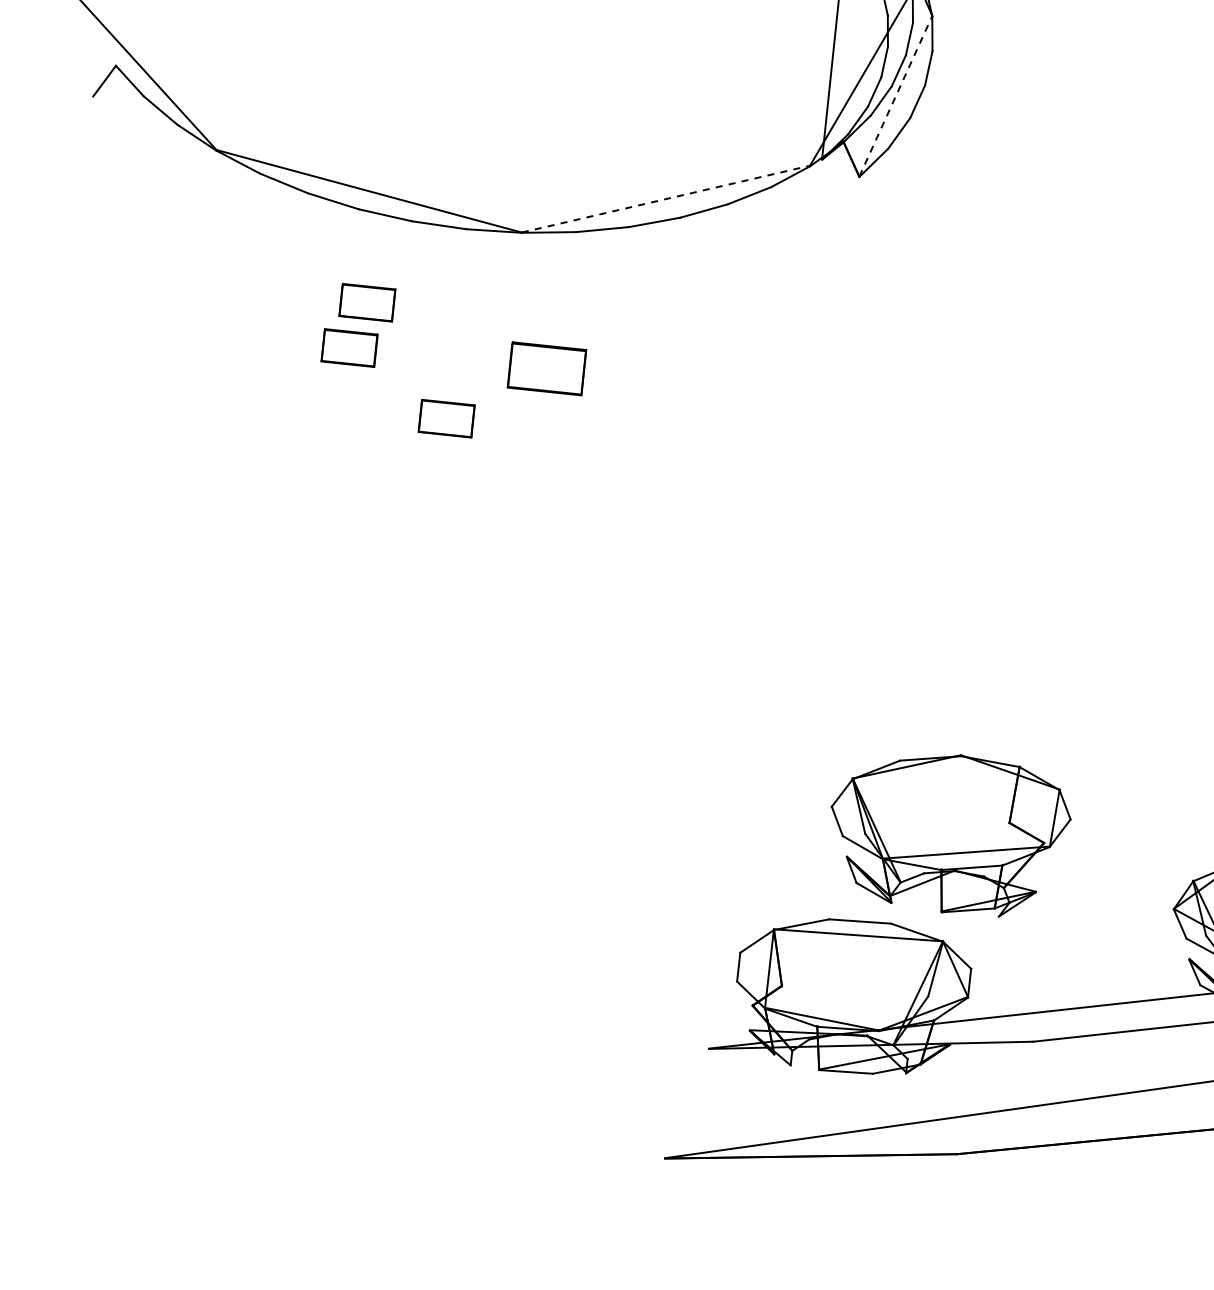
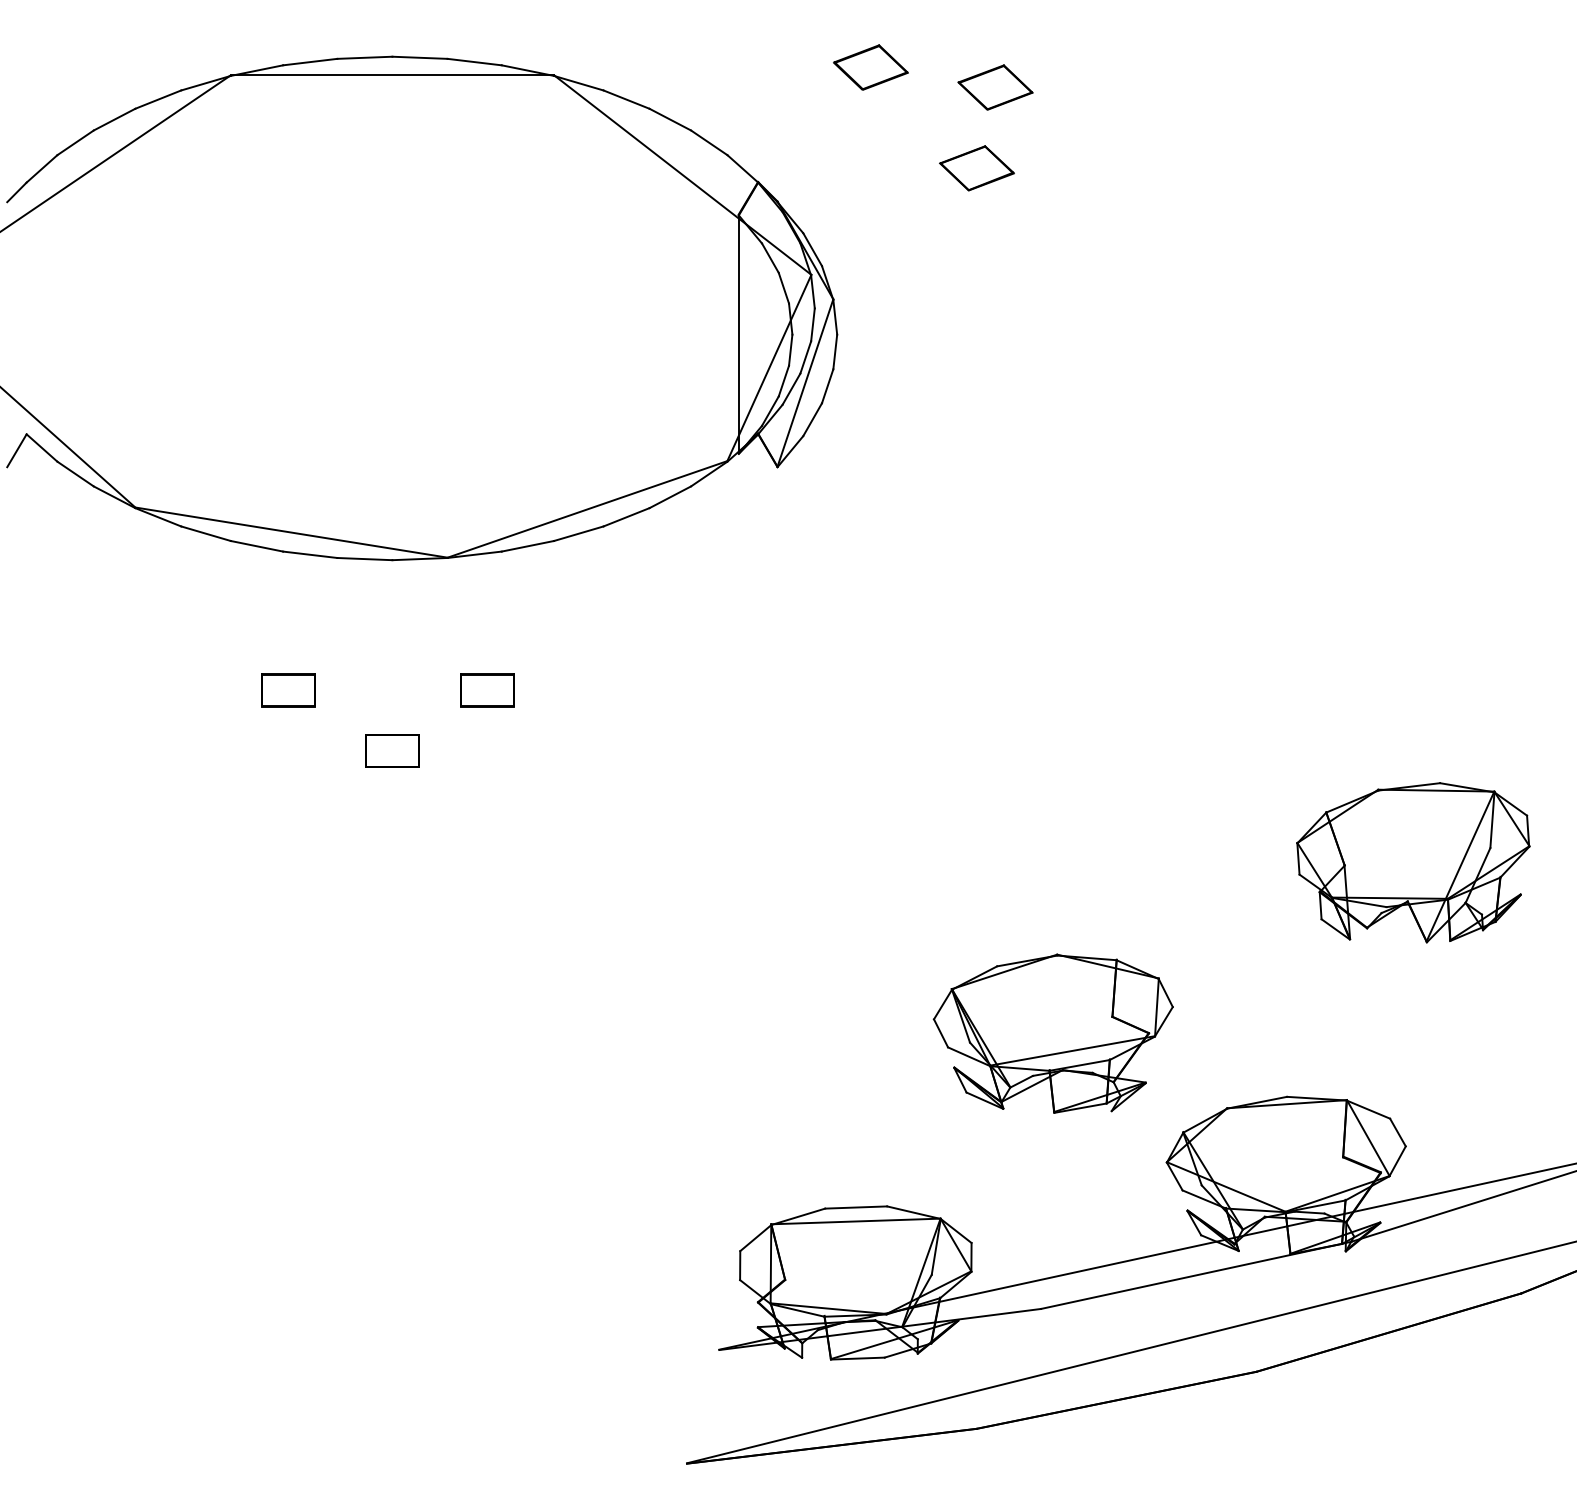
line: (895, 95) -> (805, 382), dashed -> solid
line: (665, 199) -> (587, 509), dashed -> solid
part: (367, 302) -> (301, 643), removed
part: (547, 368) -> (487, 690), size x0.71
part: (948, 833) -> (1052, 1033), moved

